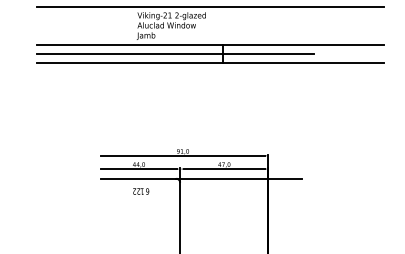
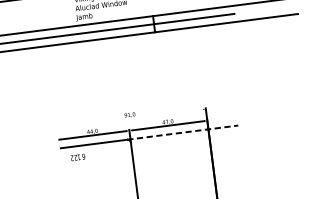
line: (182, 155) -> (129, 118), removed
line: (239, 178) -> (182, 132), solid -> dashed
text: (141, 191) -> (78, 157), moved

